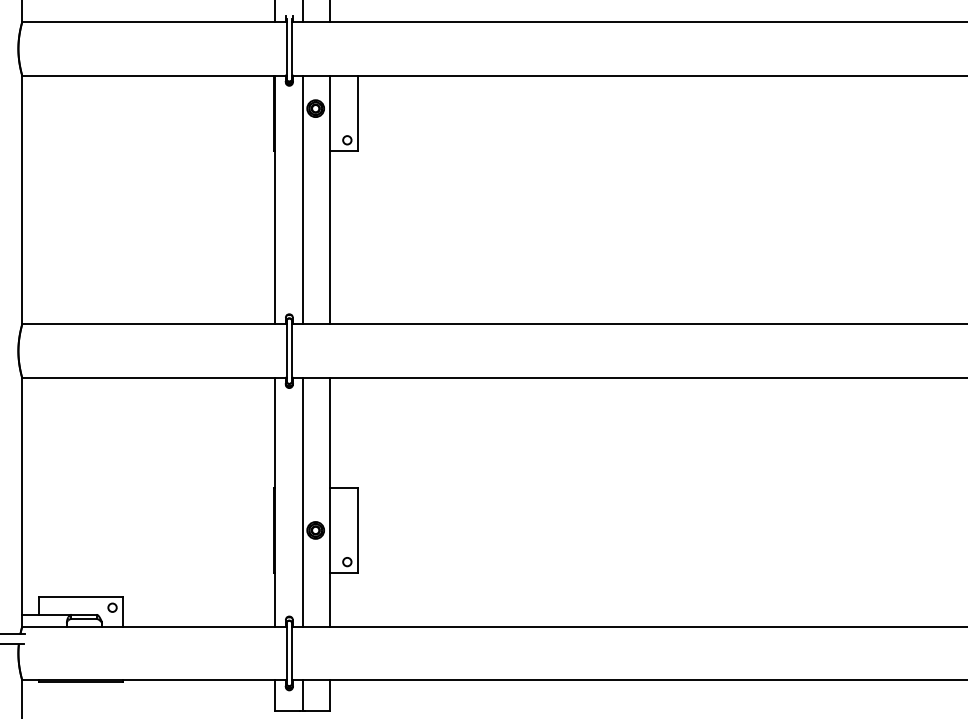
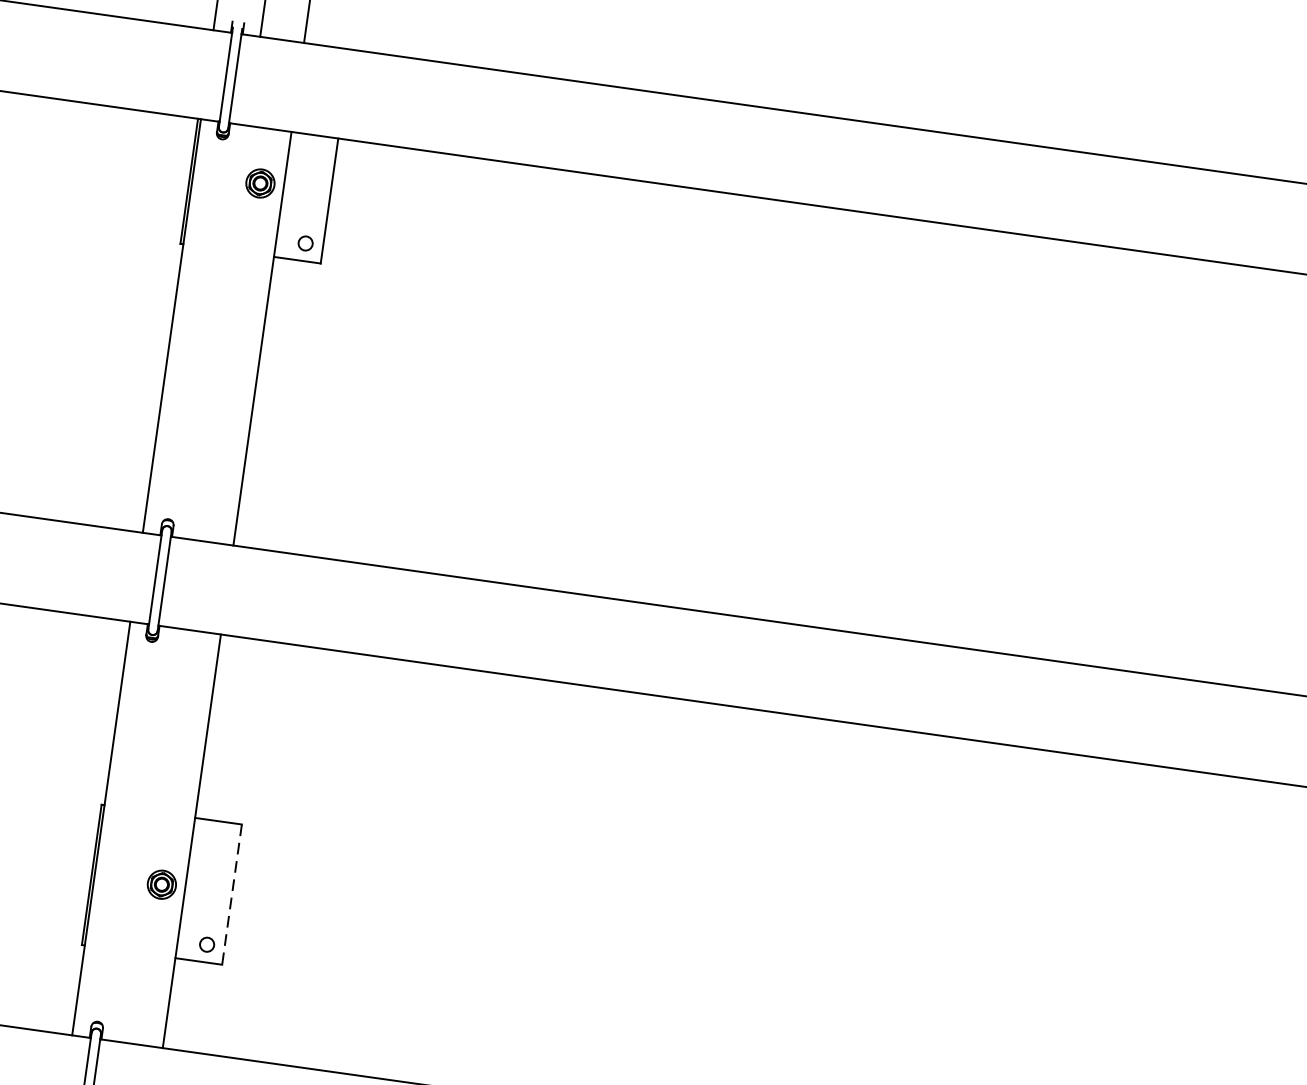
line: (303, 199) -> (218, 331), removed
line: (303, 501) -> (148, 833), removed
line: (357, 530) -> (231, 894), solid -> dashed

